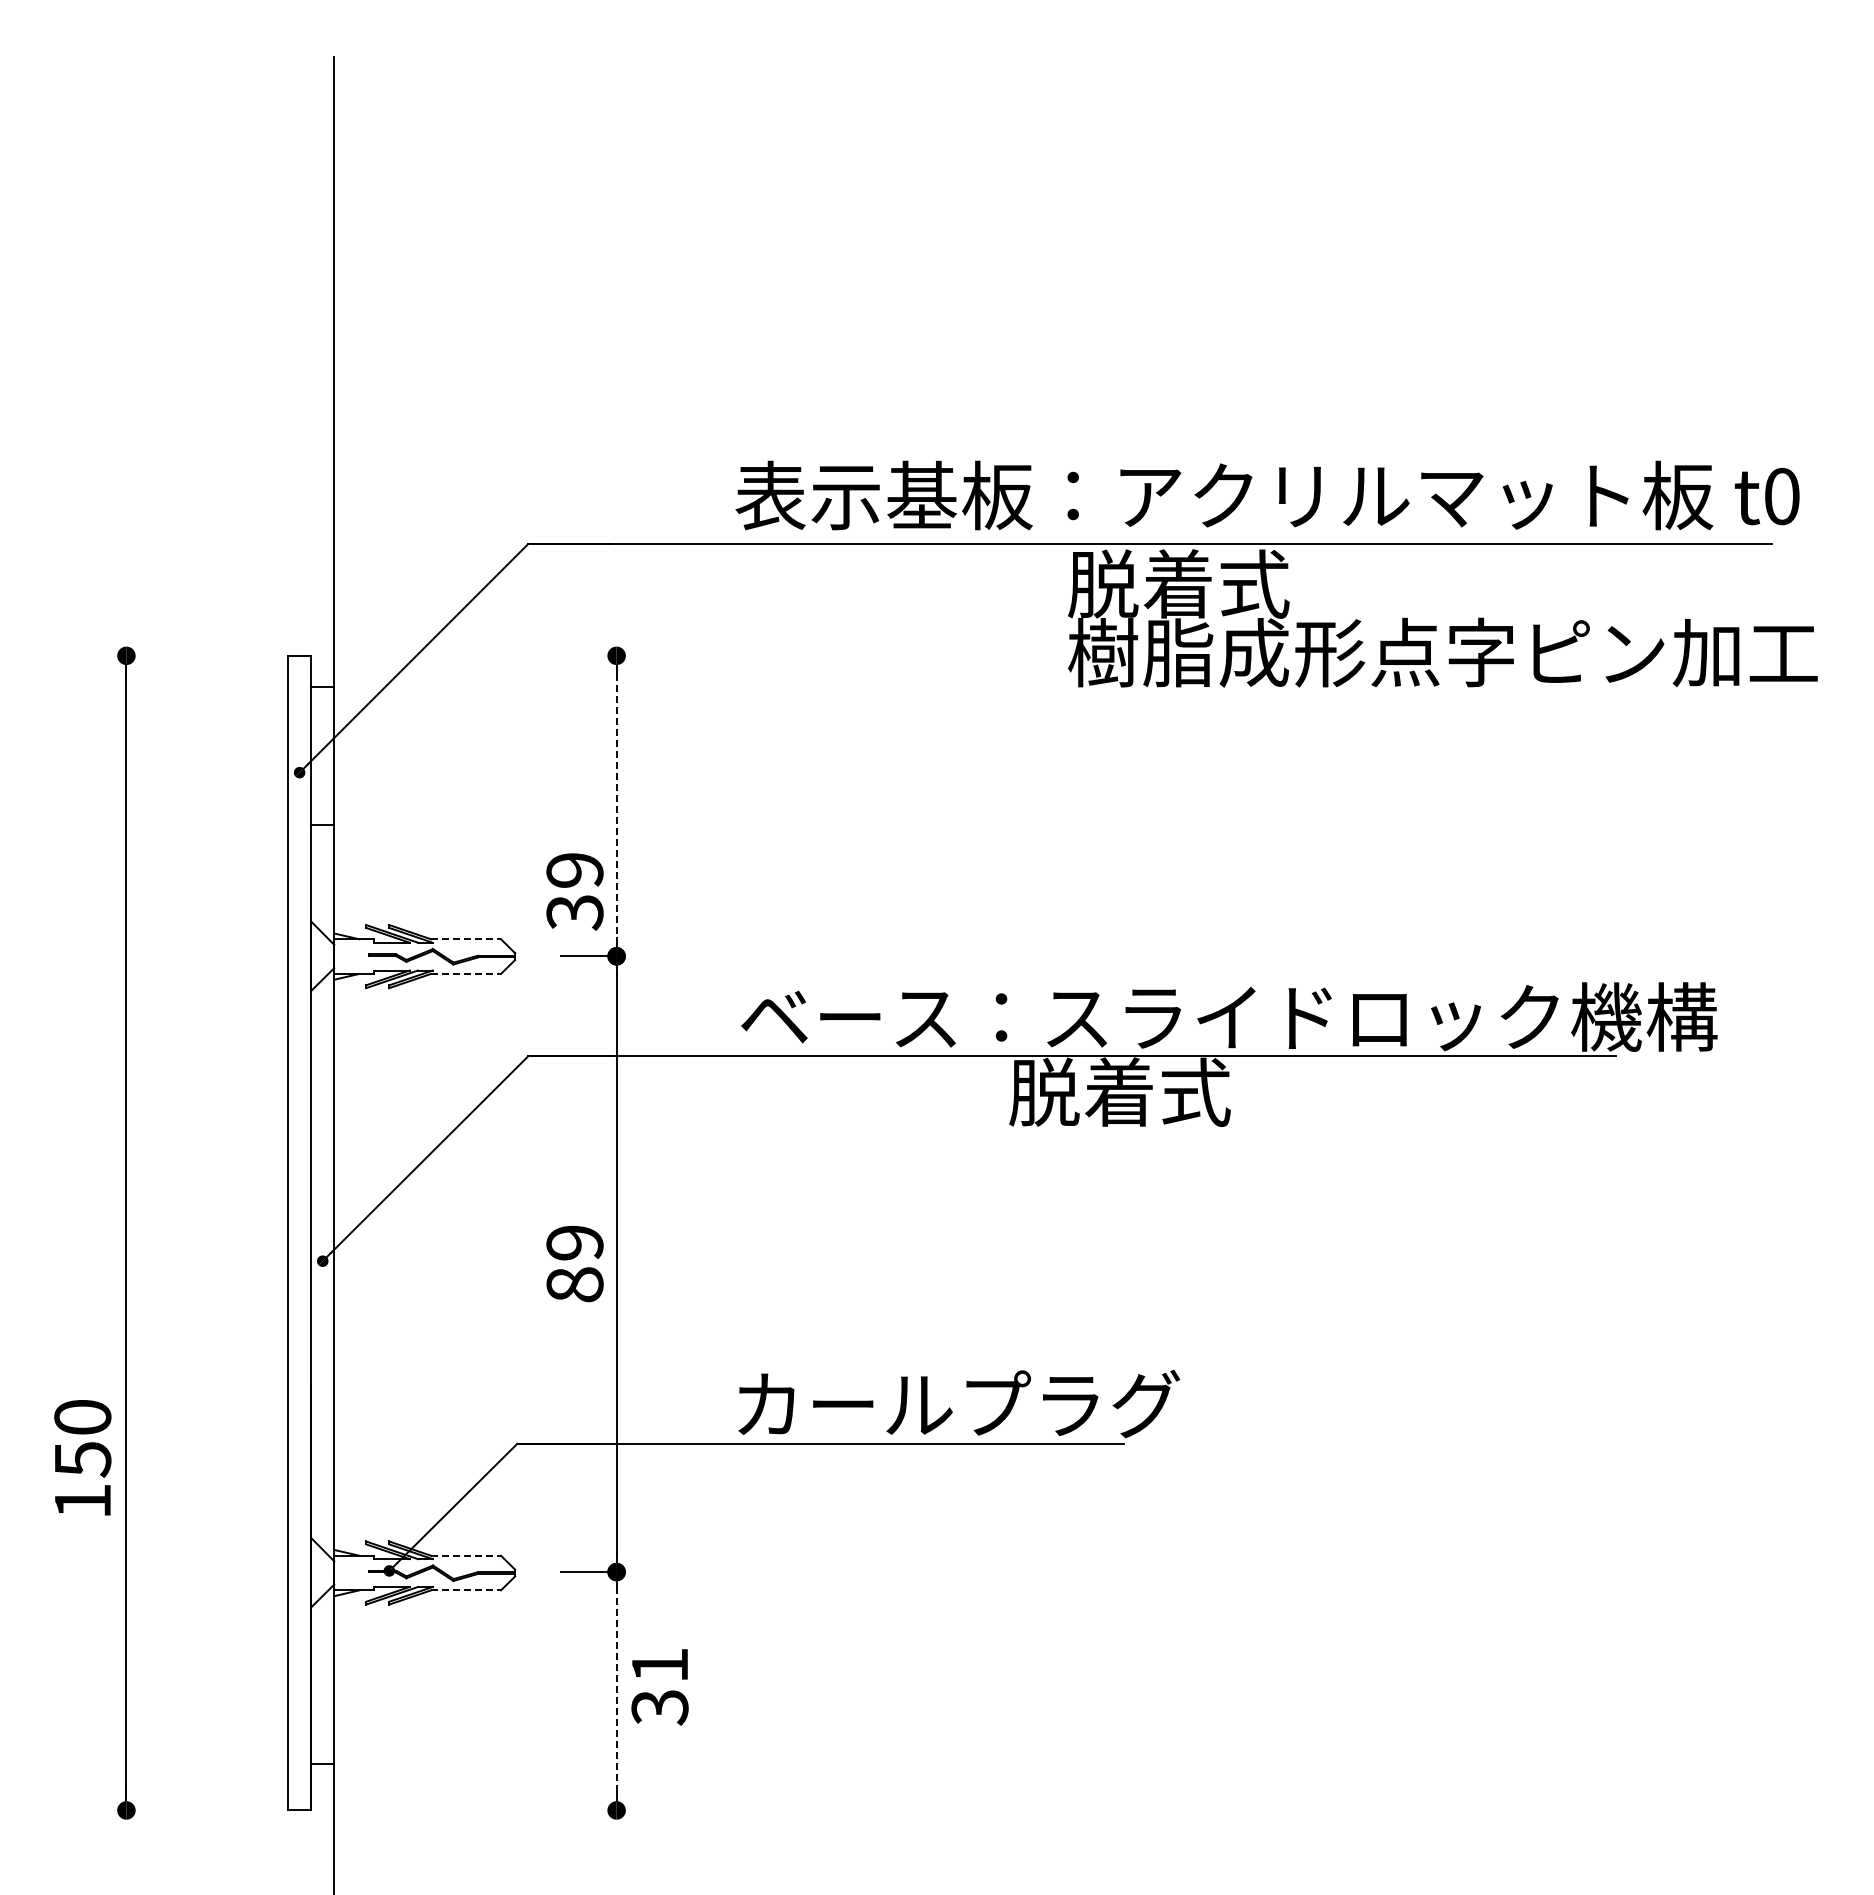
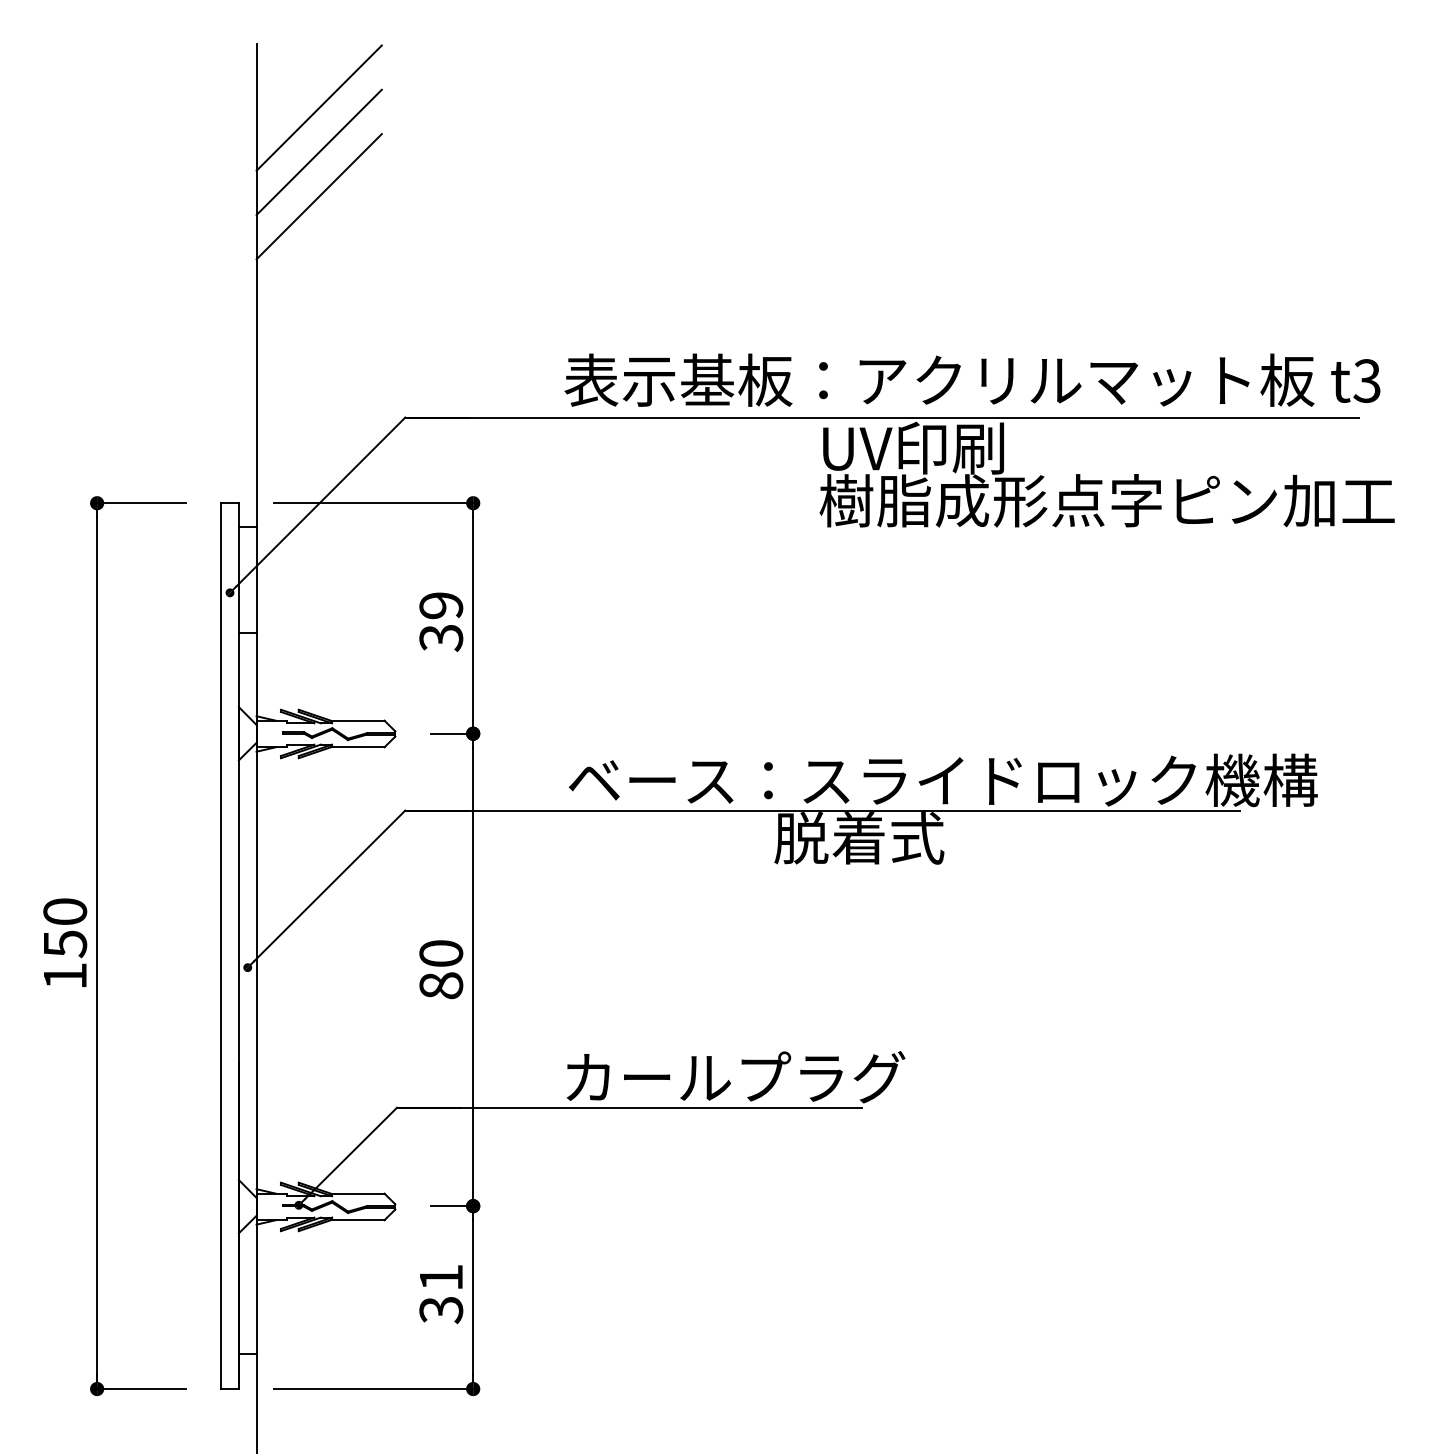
line: (415, 140) -> (318, 107), added
line: (415, 198) -> (318, 152), added
line: (415, 255) -> (318, 196), added
text: (1781, 496) -> (1366, 380), t0 -> t3
text: (1188, 583) -> (911, 447), 脱着式 -> UV印刷
line: (183, 655) -> (140, 502), added
line: (486, 655) -> (373, 502), added
line: (616, 806) -> (473, 618), dashed -> solid
text: (574, 891) -> (440, 621), moved
line: (466, 939) -> (358, 720), dashed -> solid
line: (466, 973) -> (358, 746), dashed -> solid
text: (574, 1242) -> (440, 953), 89 -> 80
text: (82, 1457) -> (64, 942), moved
line: (466, 1555) -> (358, 1193), dashed -> solid
line: (466, 1590) -> (358, 1220), dashed -> solid
text: (659, 1687) -> (440, 1294), moved
line: (616, 1691) -> (473, 1297), dashed -> solid
line: (183, 1810) -> (140, 1389), added
line: (486, 1810) -> (373, 1389), added

